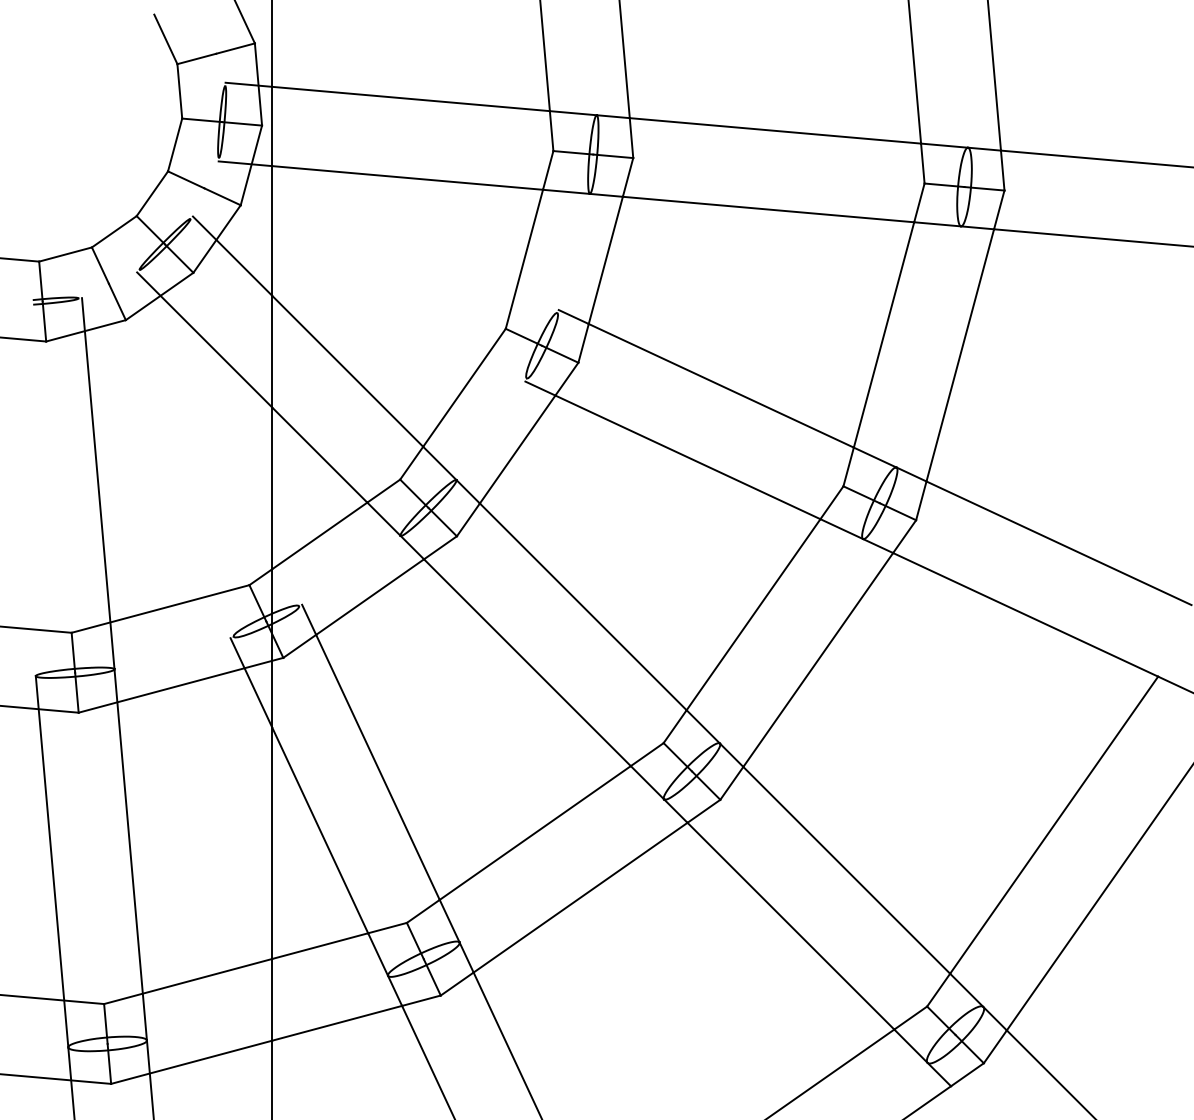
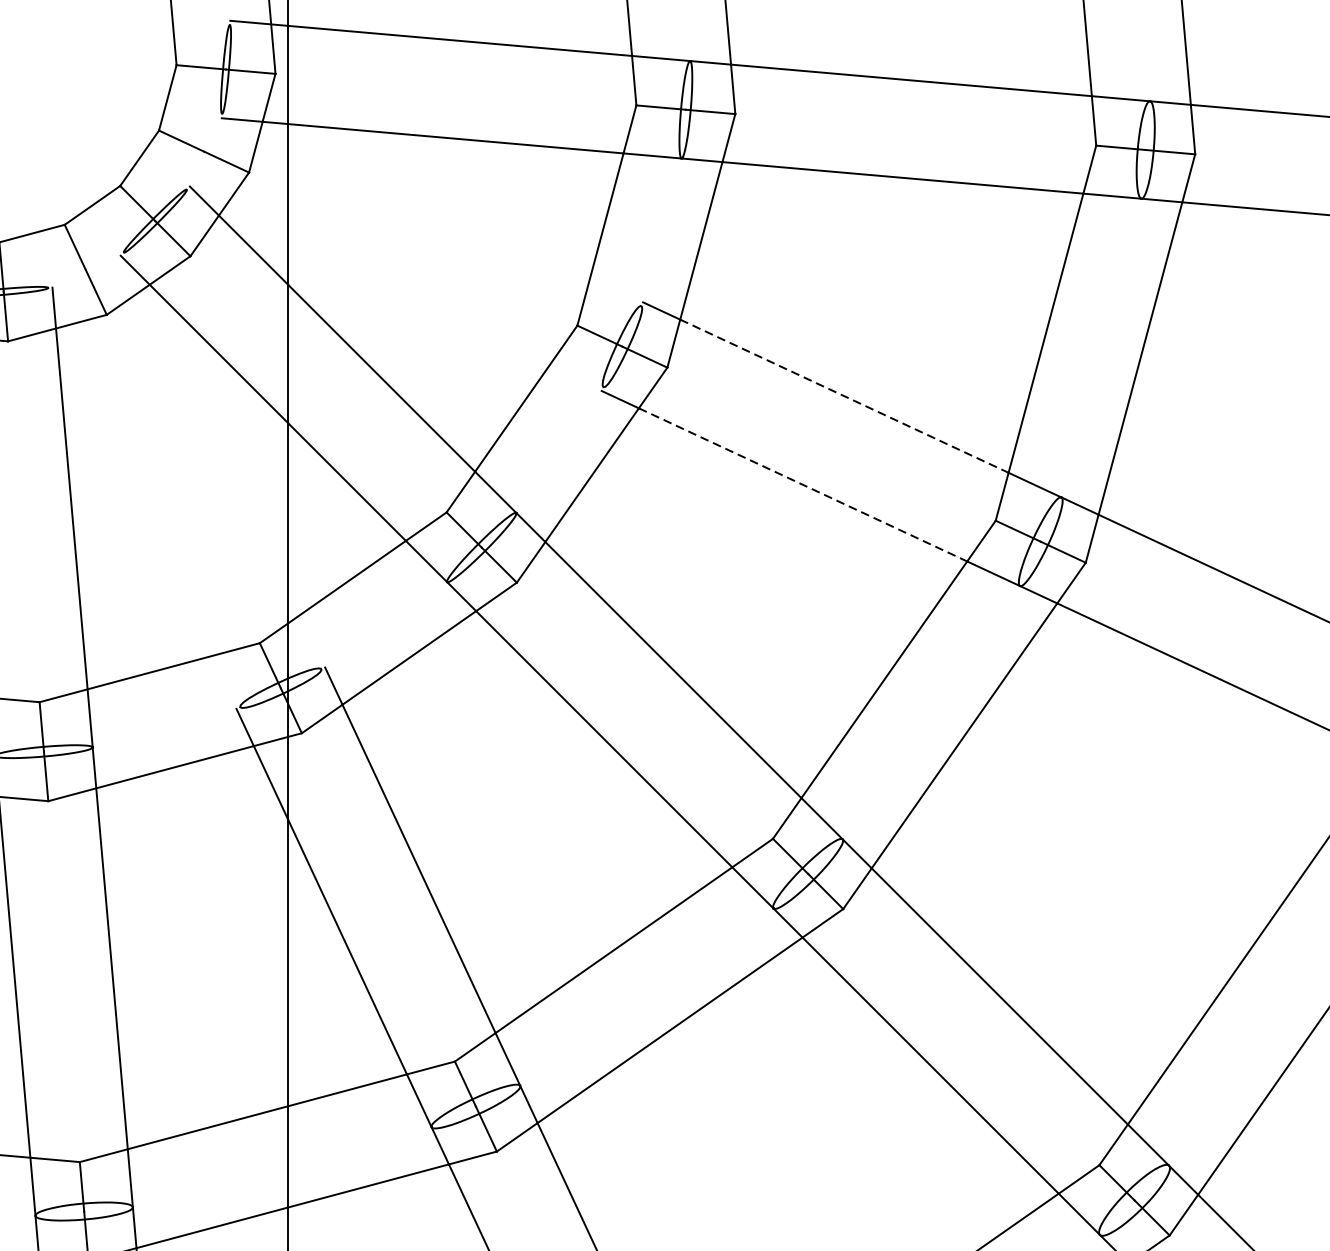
line: (721, 386) -> (844, 397), solid -> dashed
line: (688, 457) -> (803, 485), solid -> dashed

